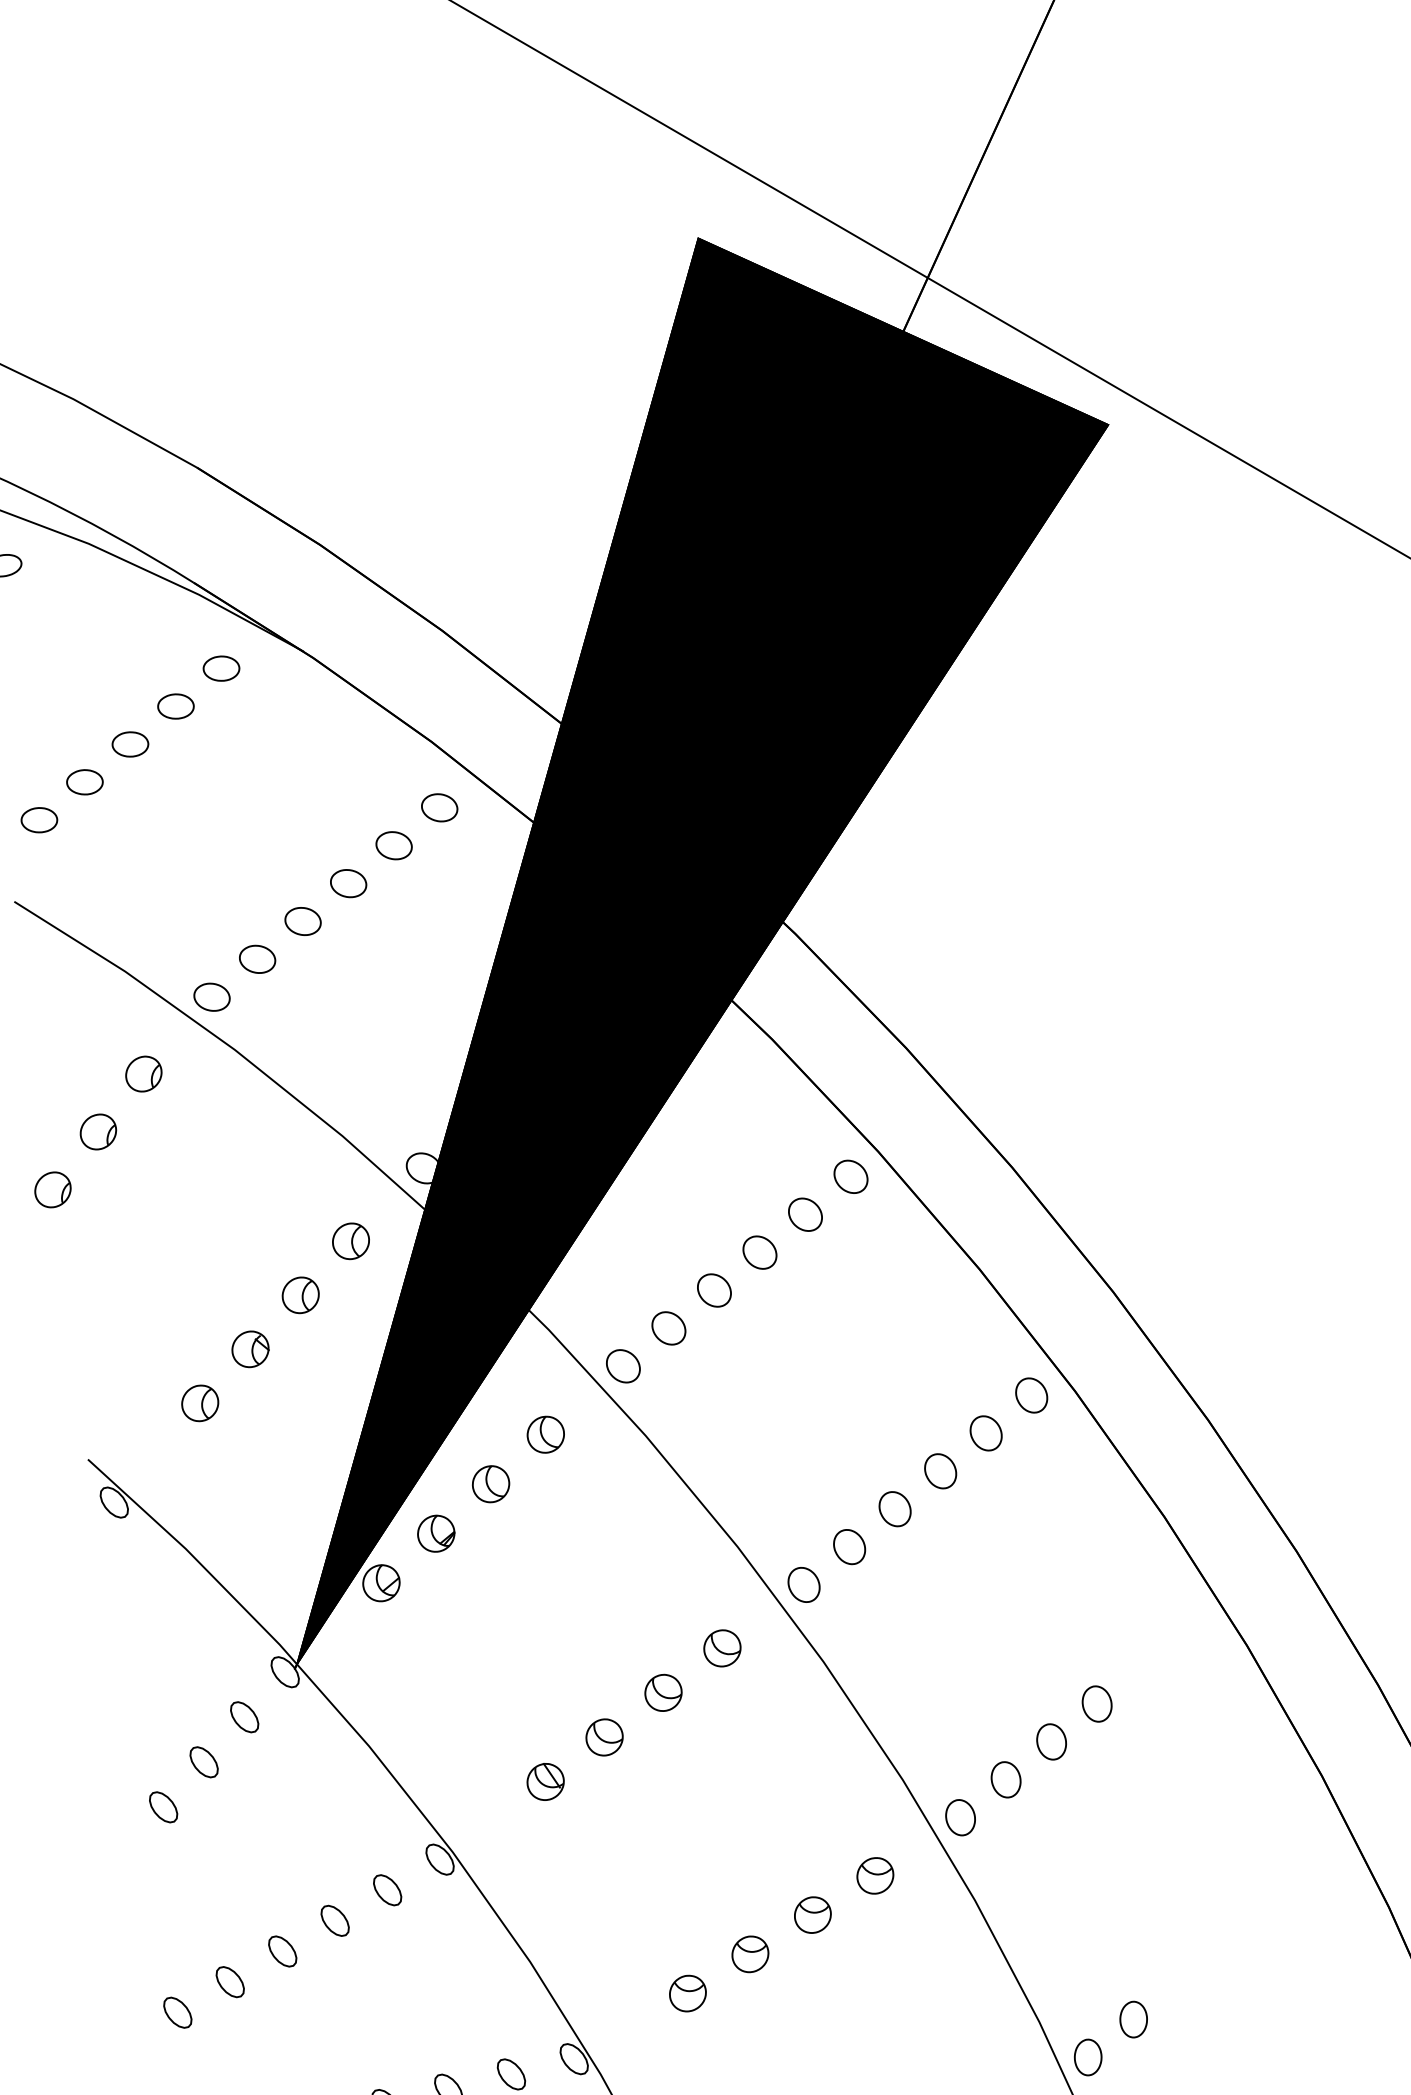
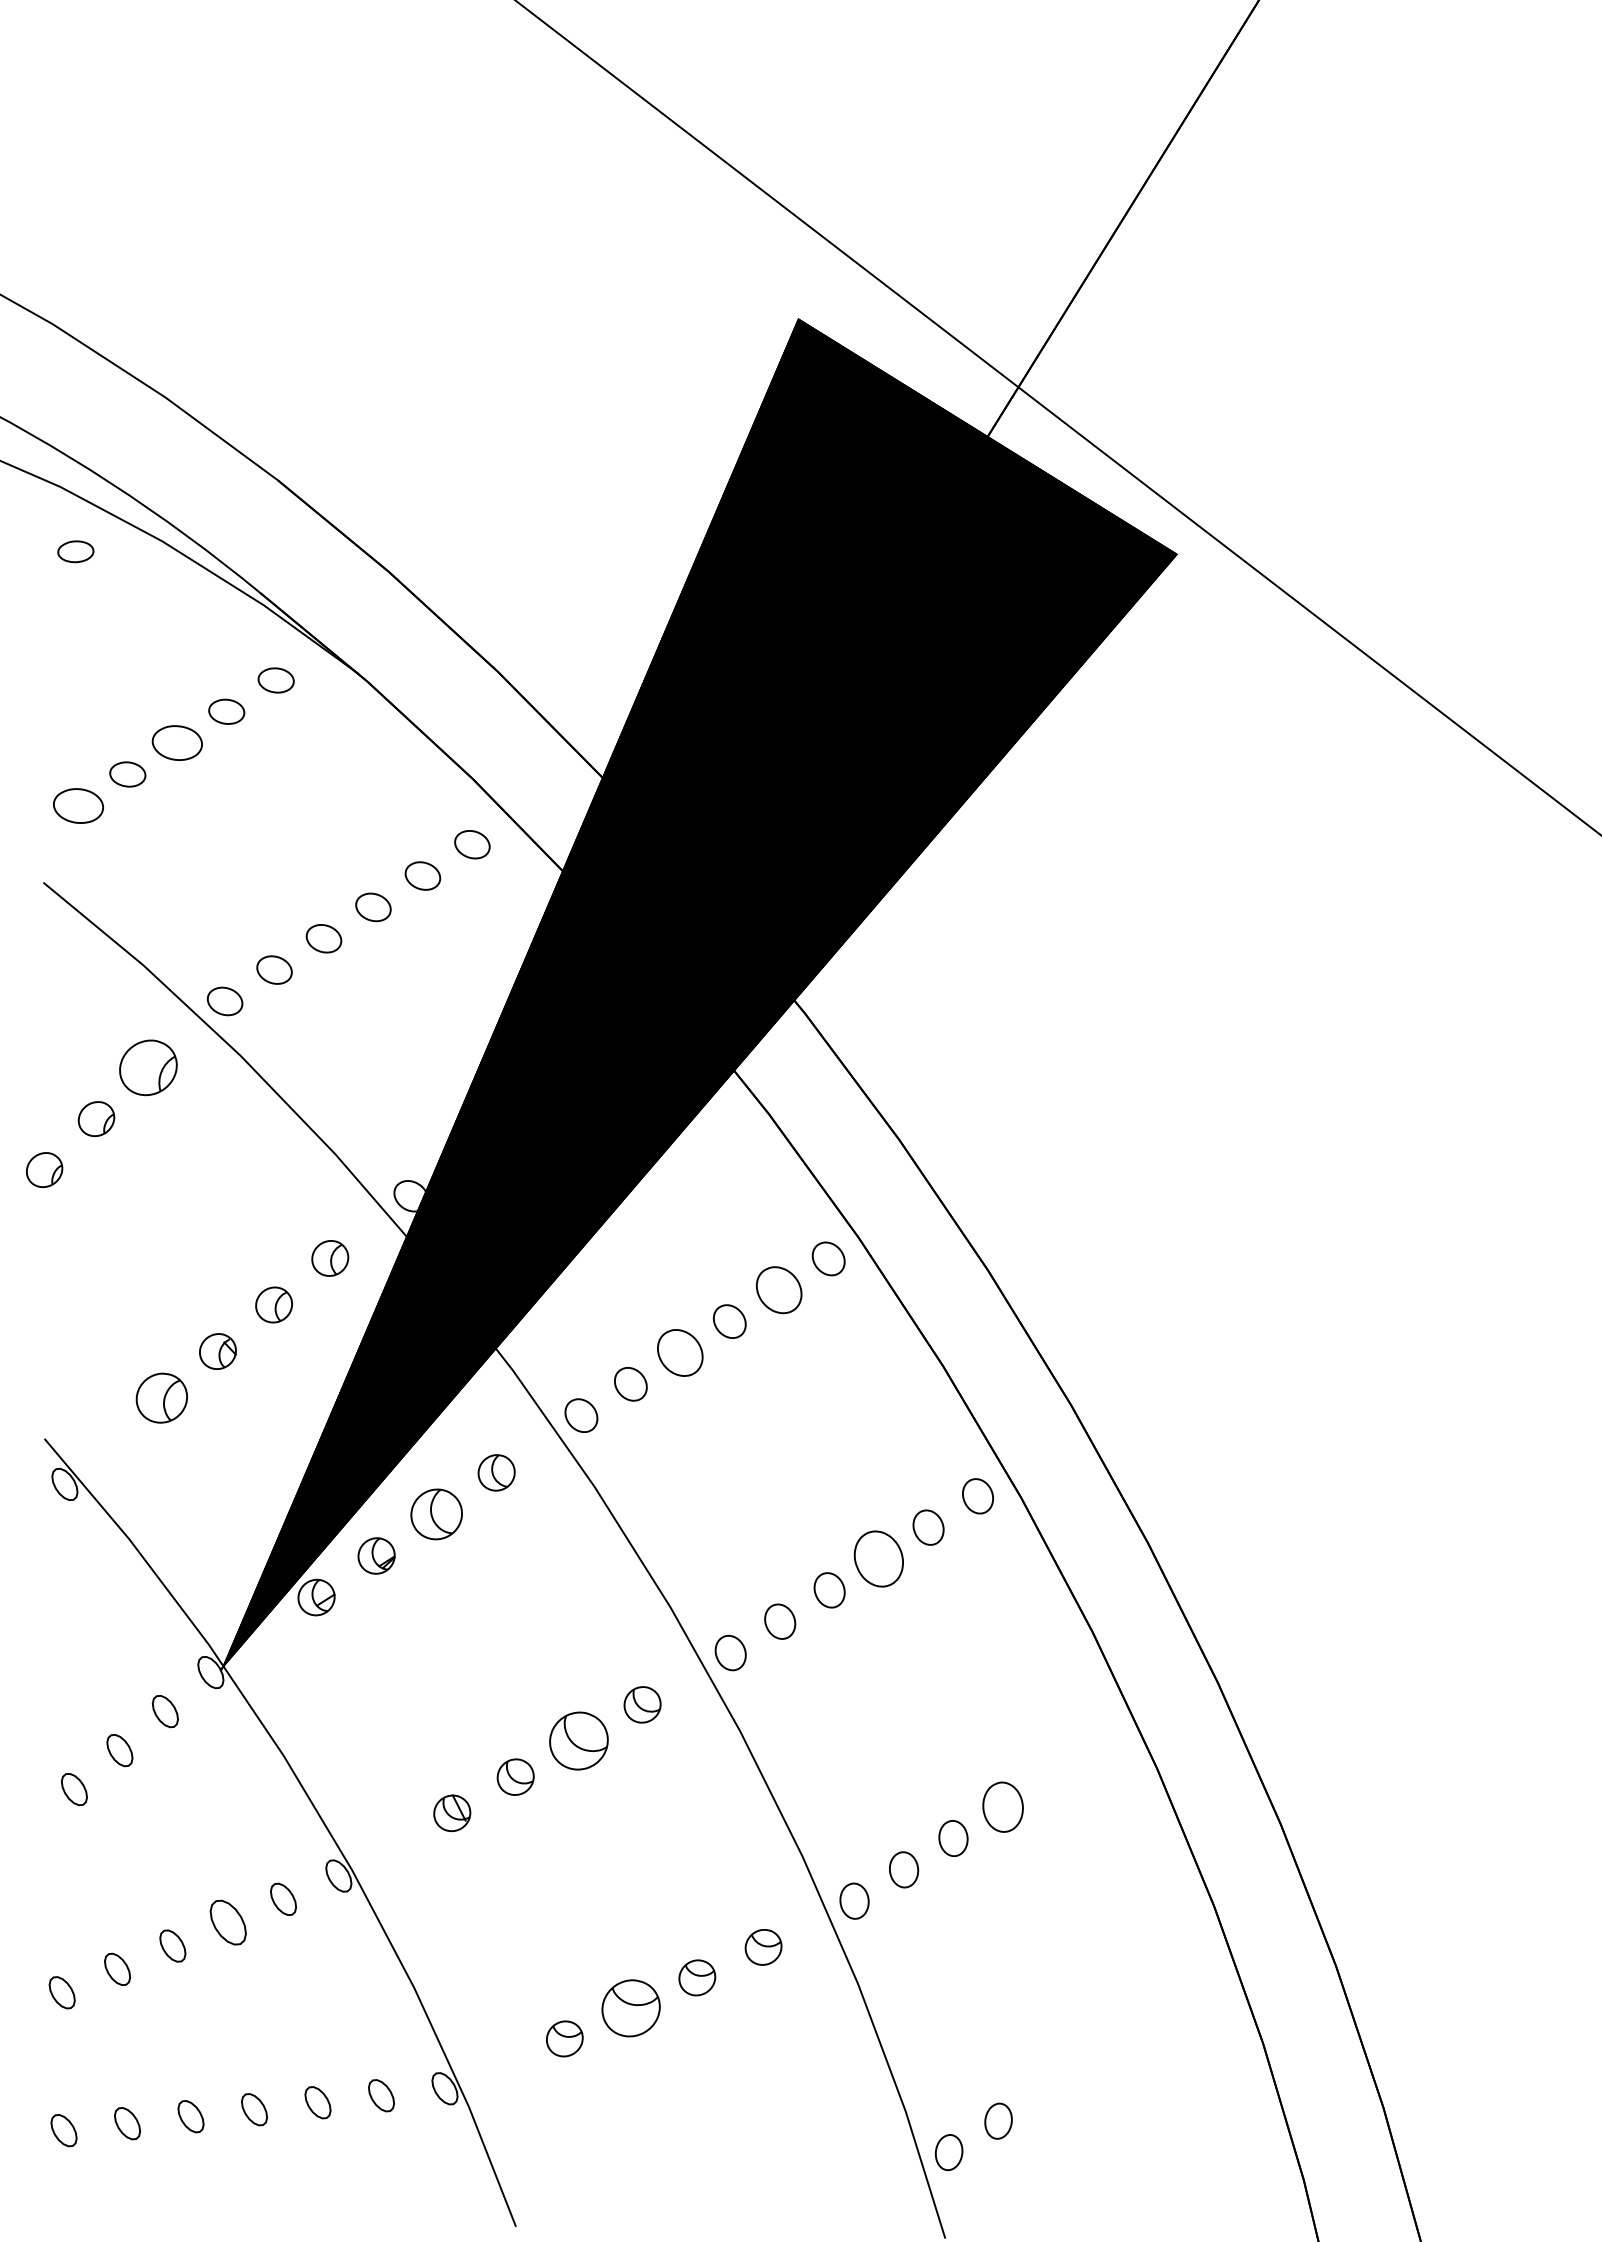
part: (129, 744) -> (176, 743), size x1.4
part: (38, 819) -> (77, 805), size x1.4
part: (143, 1074) -> (148, 1068), size x1.6
part: (805, 1214) -> (779, 1290), size x1.4
part: (714, 1290) -> (680, 1352), size x1.4
part: (199, 1402) -> (161, 1397), size x1.4
part: (940, 1470) -> (879, 1558), size x1.6
part: (490, 1484) -> (436, 1514), size x1.4
part: (663, 1692) -> (579, 1740), size x1.6
part: (1096, 1703) -> (1002, 1806), size x1.4
part: (334, 1920) -> (227, 1922), size x1.4
part: (749, 1954) -> (630, 2008), size x1.6

